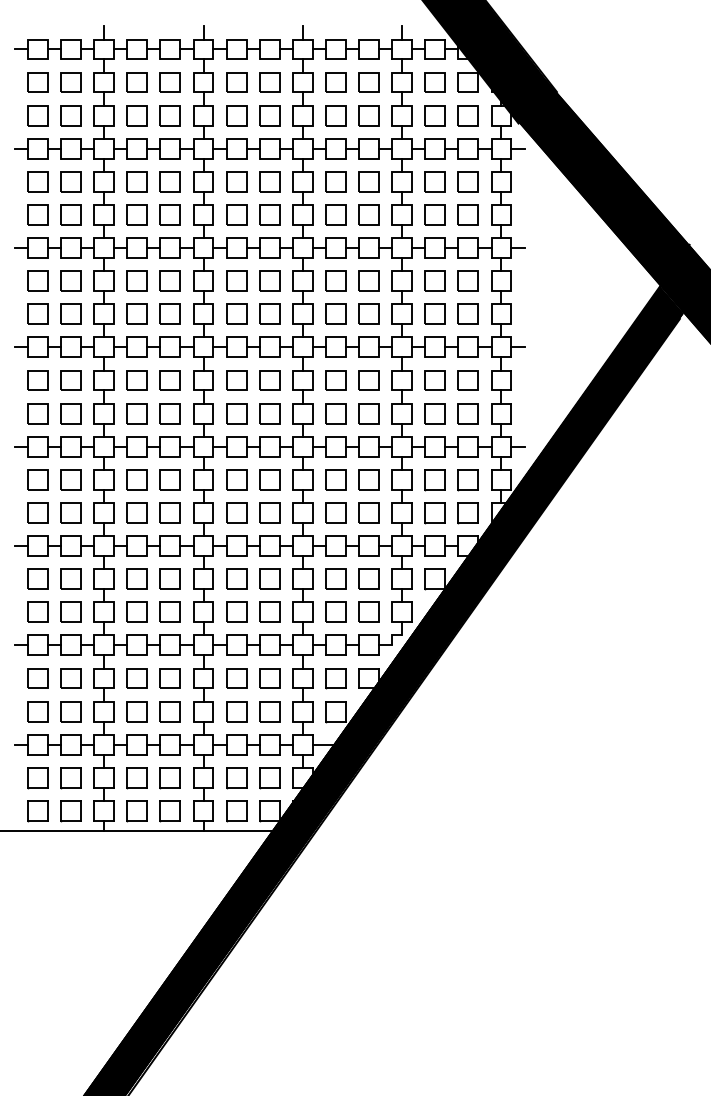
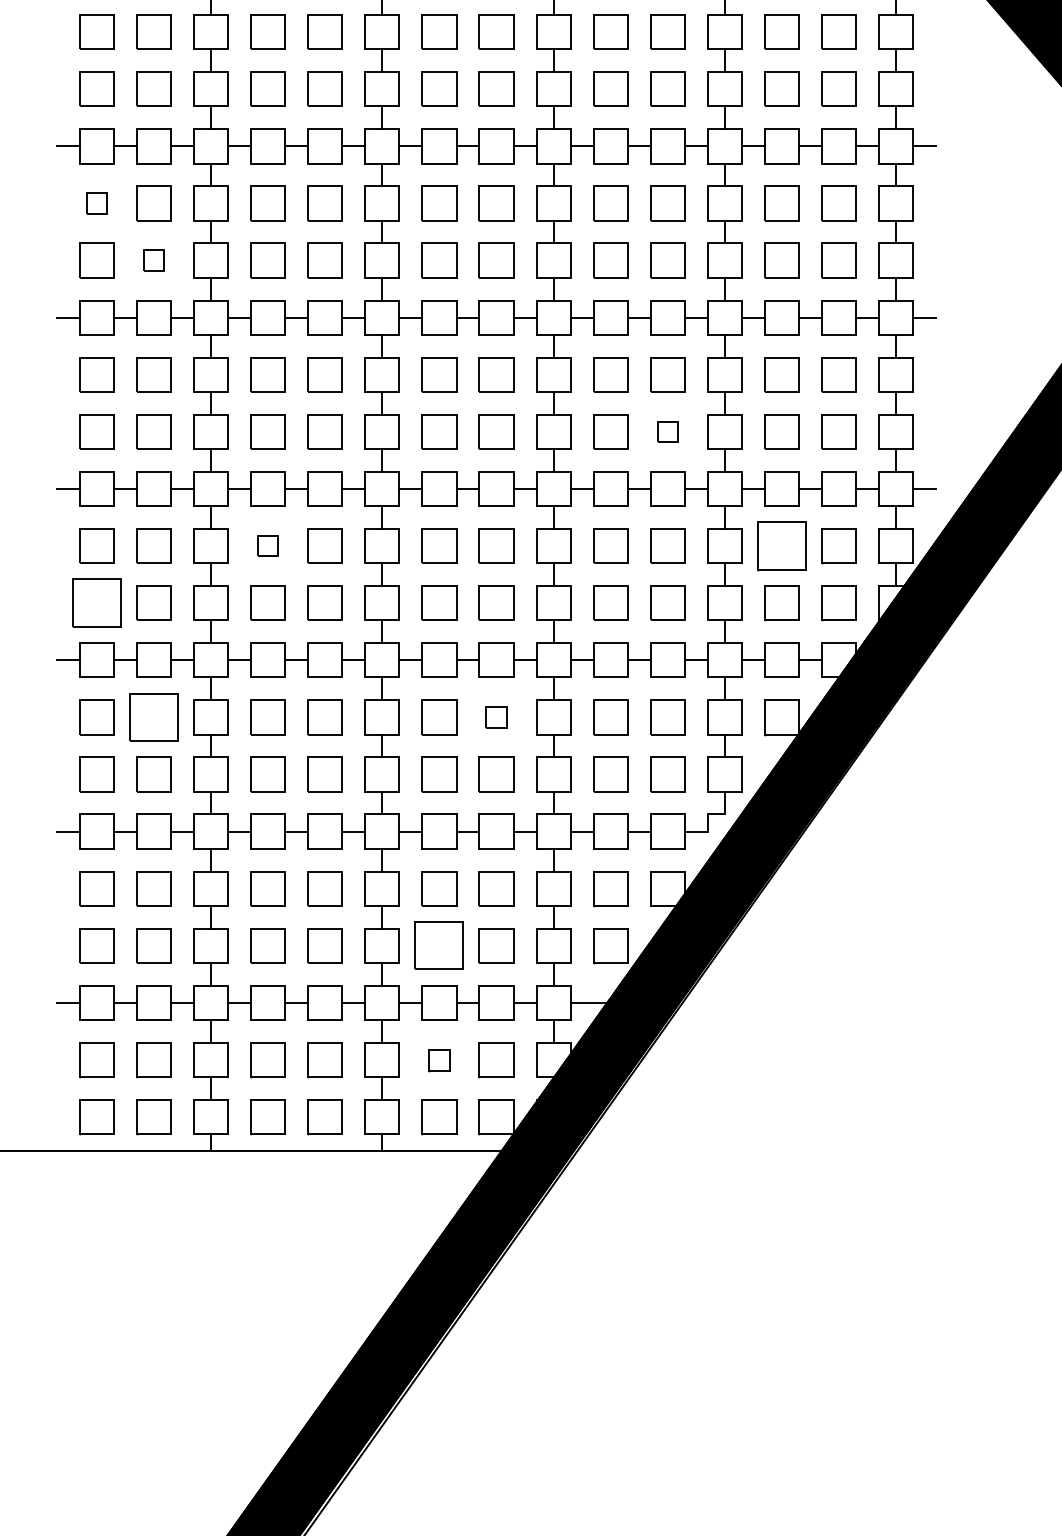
part: (37, 280) -> (96, 202), size x0.6
part: (70, 313) -> (152, 259), size x0.6
part: (368, 413) -> (666, 431), size x0.6
part: (136, 479) -> (266, 545), size x0.6
part: (434, 480) -> (780, 547), size x1.4
part: (37, 512) -> (96, 602), size x1.4
part: (70, 578) -> (152, 716), size x1.4
part: (269, 578) -> (496, 716), size x0.6
part: (236, 711) -> (439, 945), size x1.4
part: (236, 778) -> (439, 1061), size x0.6

